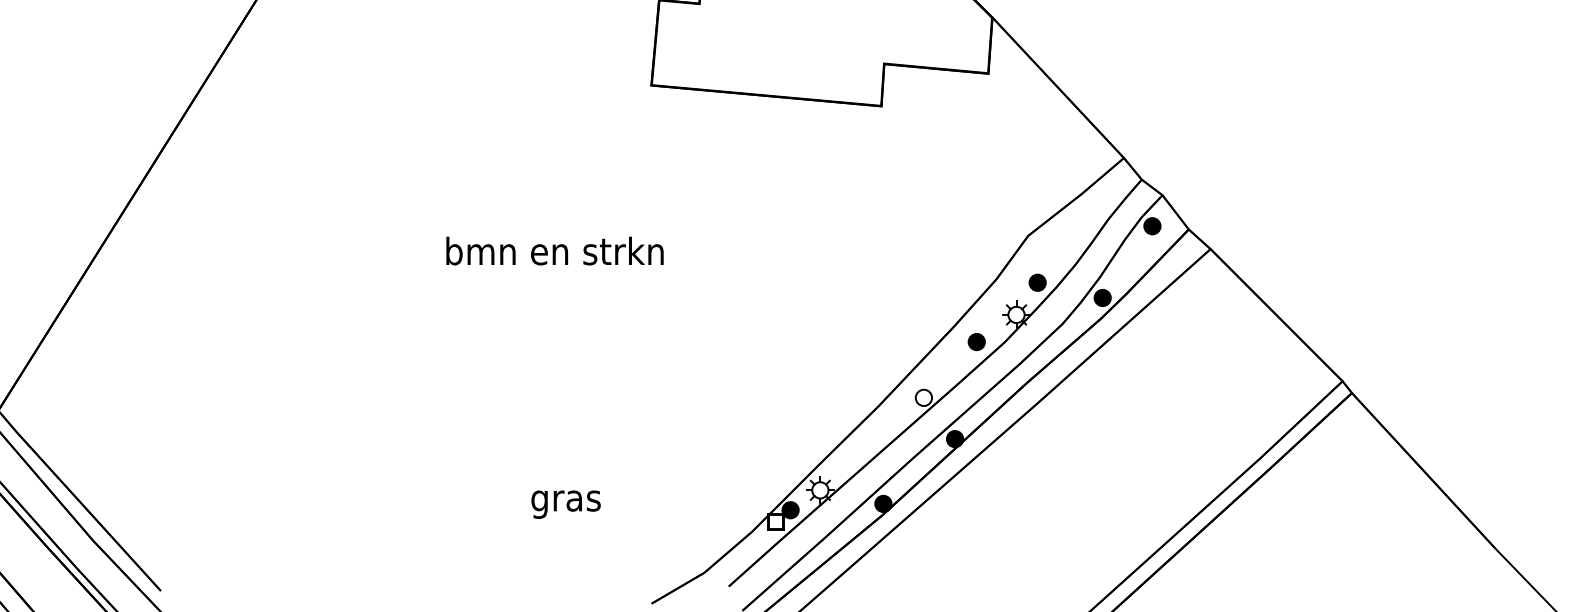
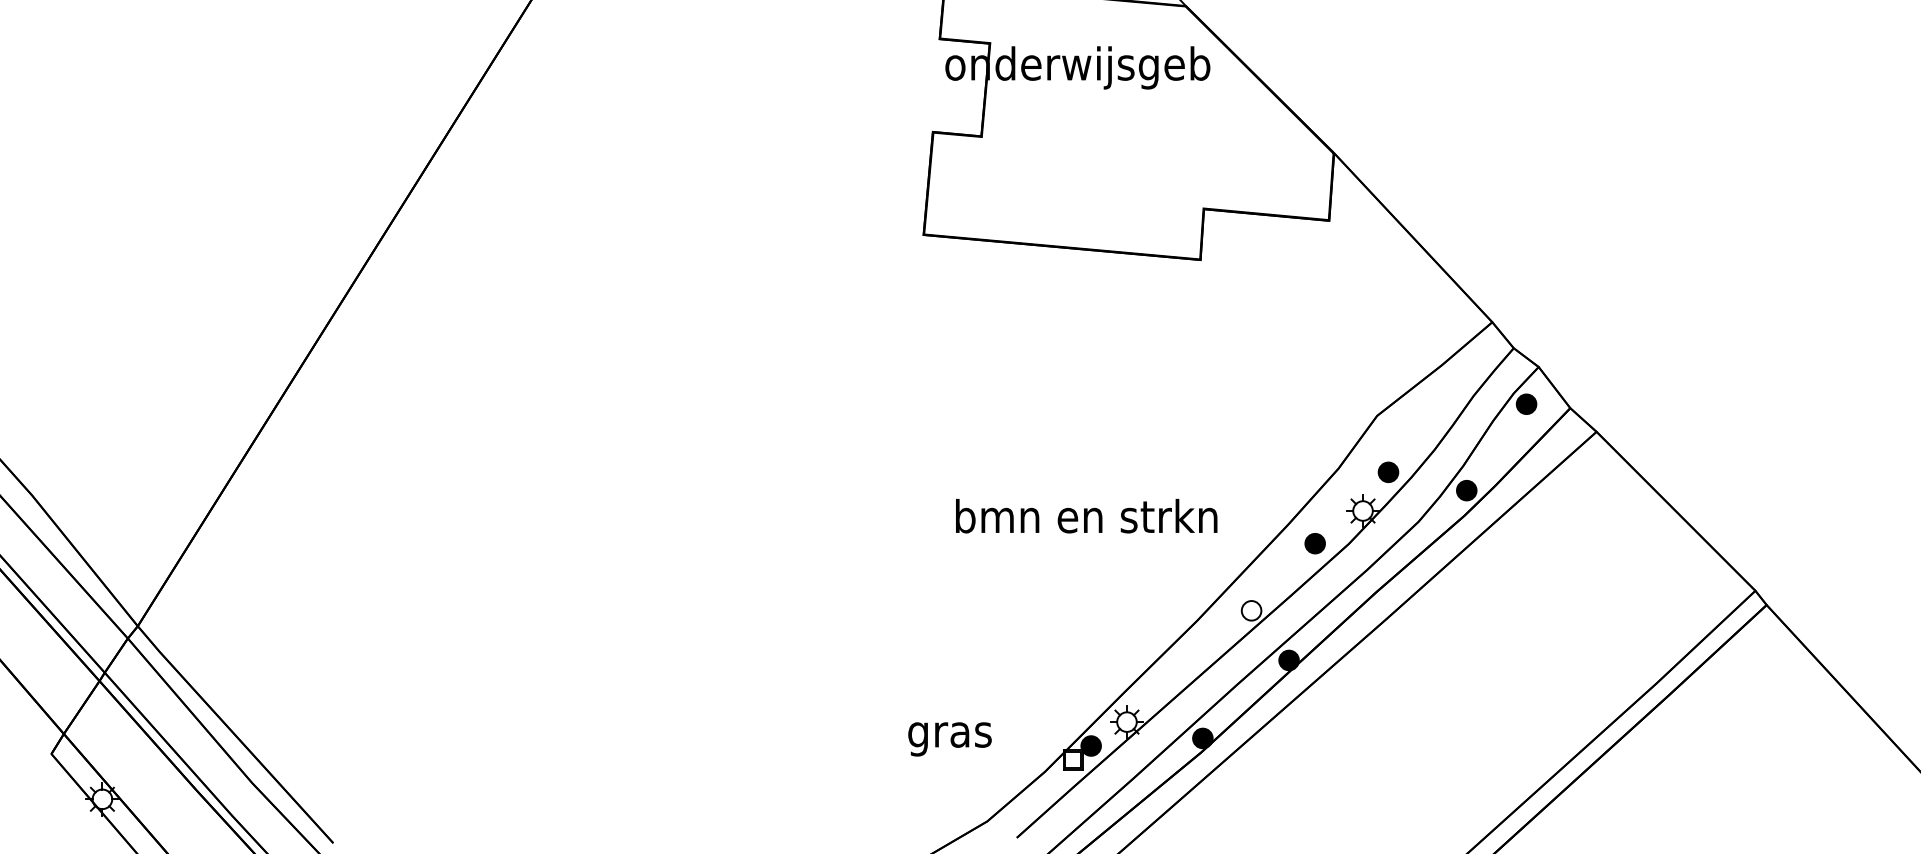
text: (554, 251) -> (1086, 516), moved
text: (565, 504) -> (949, 739), moved

